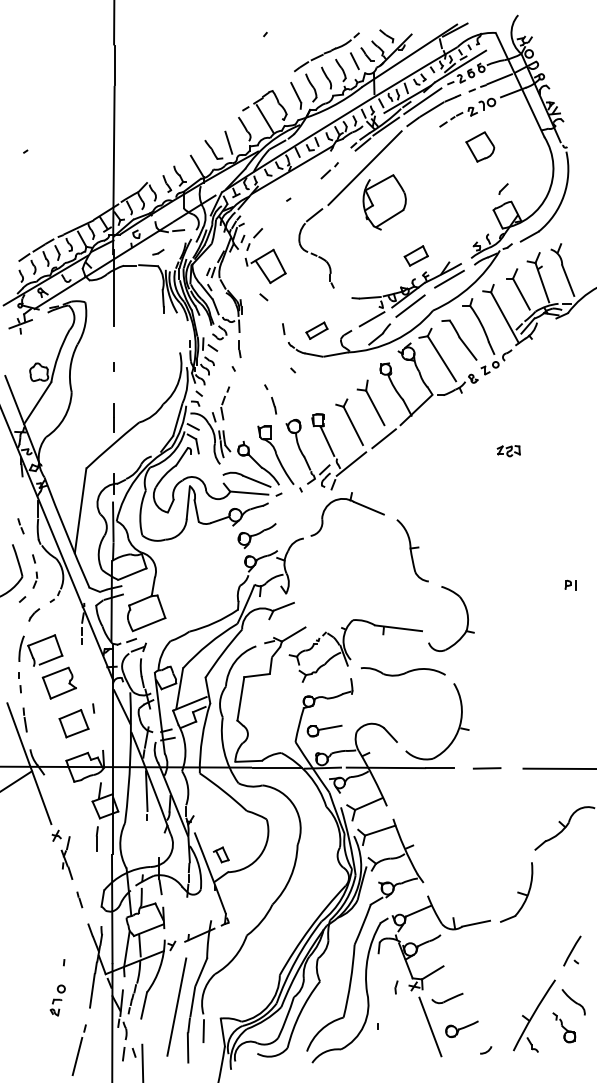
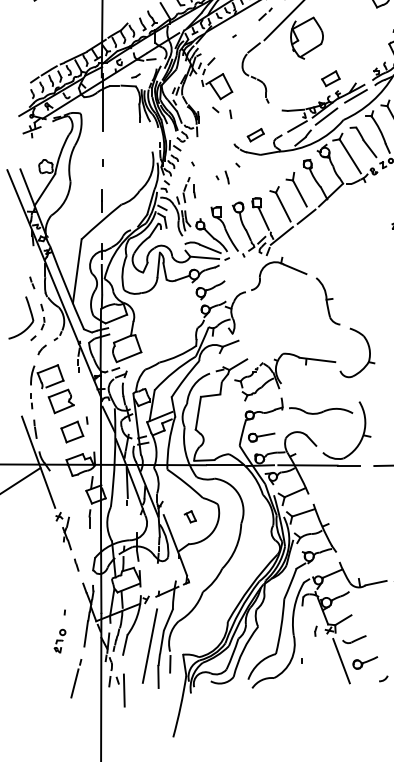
line: (283, 329) -> (230, 114), moved
line: (239, 349) -> (194, 191), moved
line: (274, 405) -> (227, 177), moved
part: (402, 671) -> (320, 410), moved
part: (220, 854) -> (189, 516), moved

